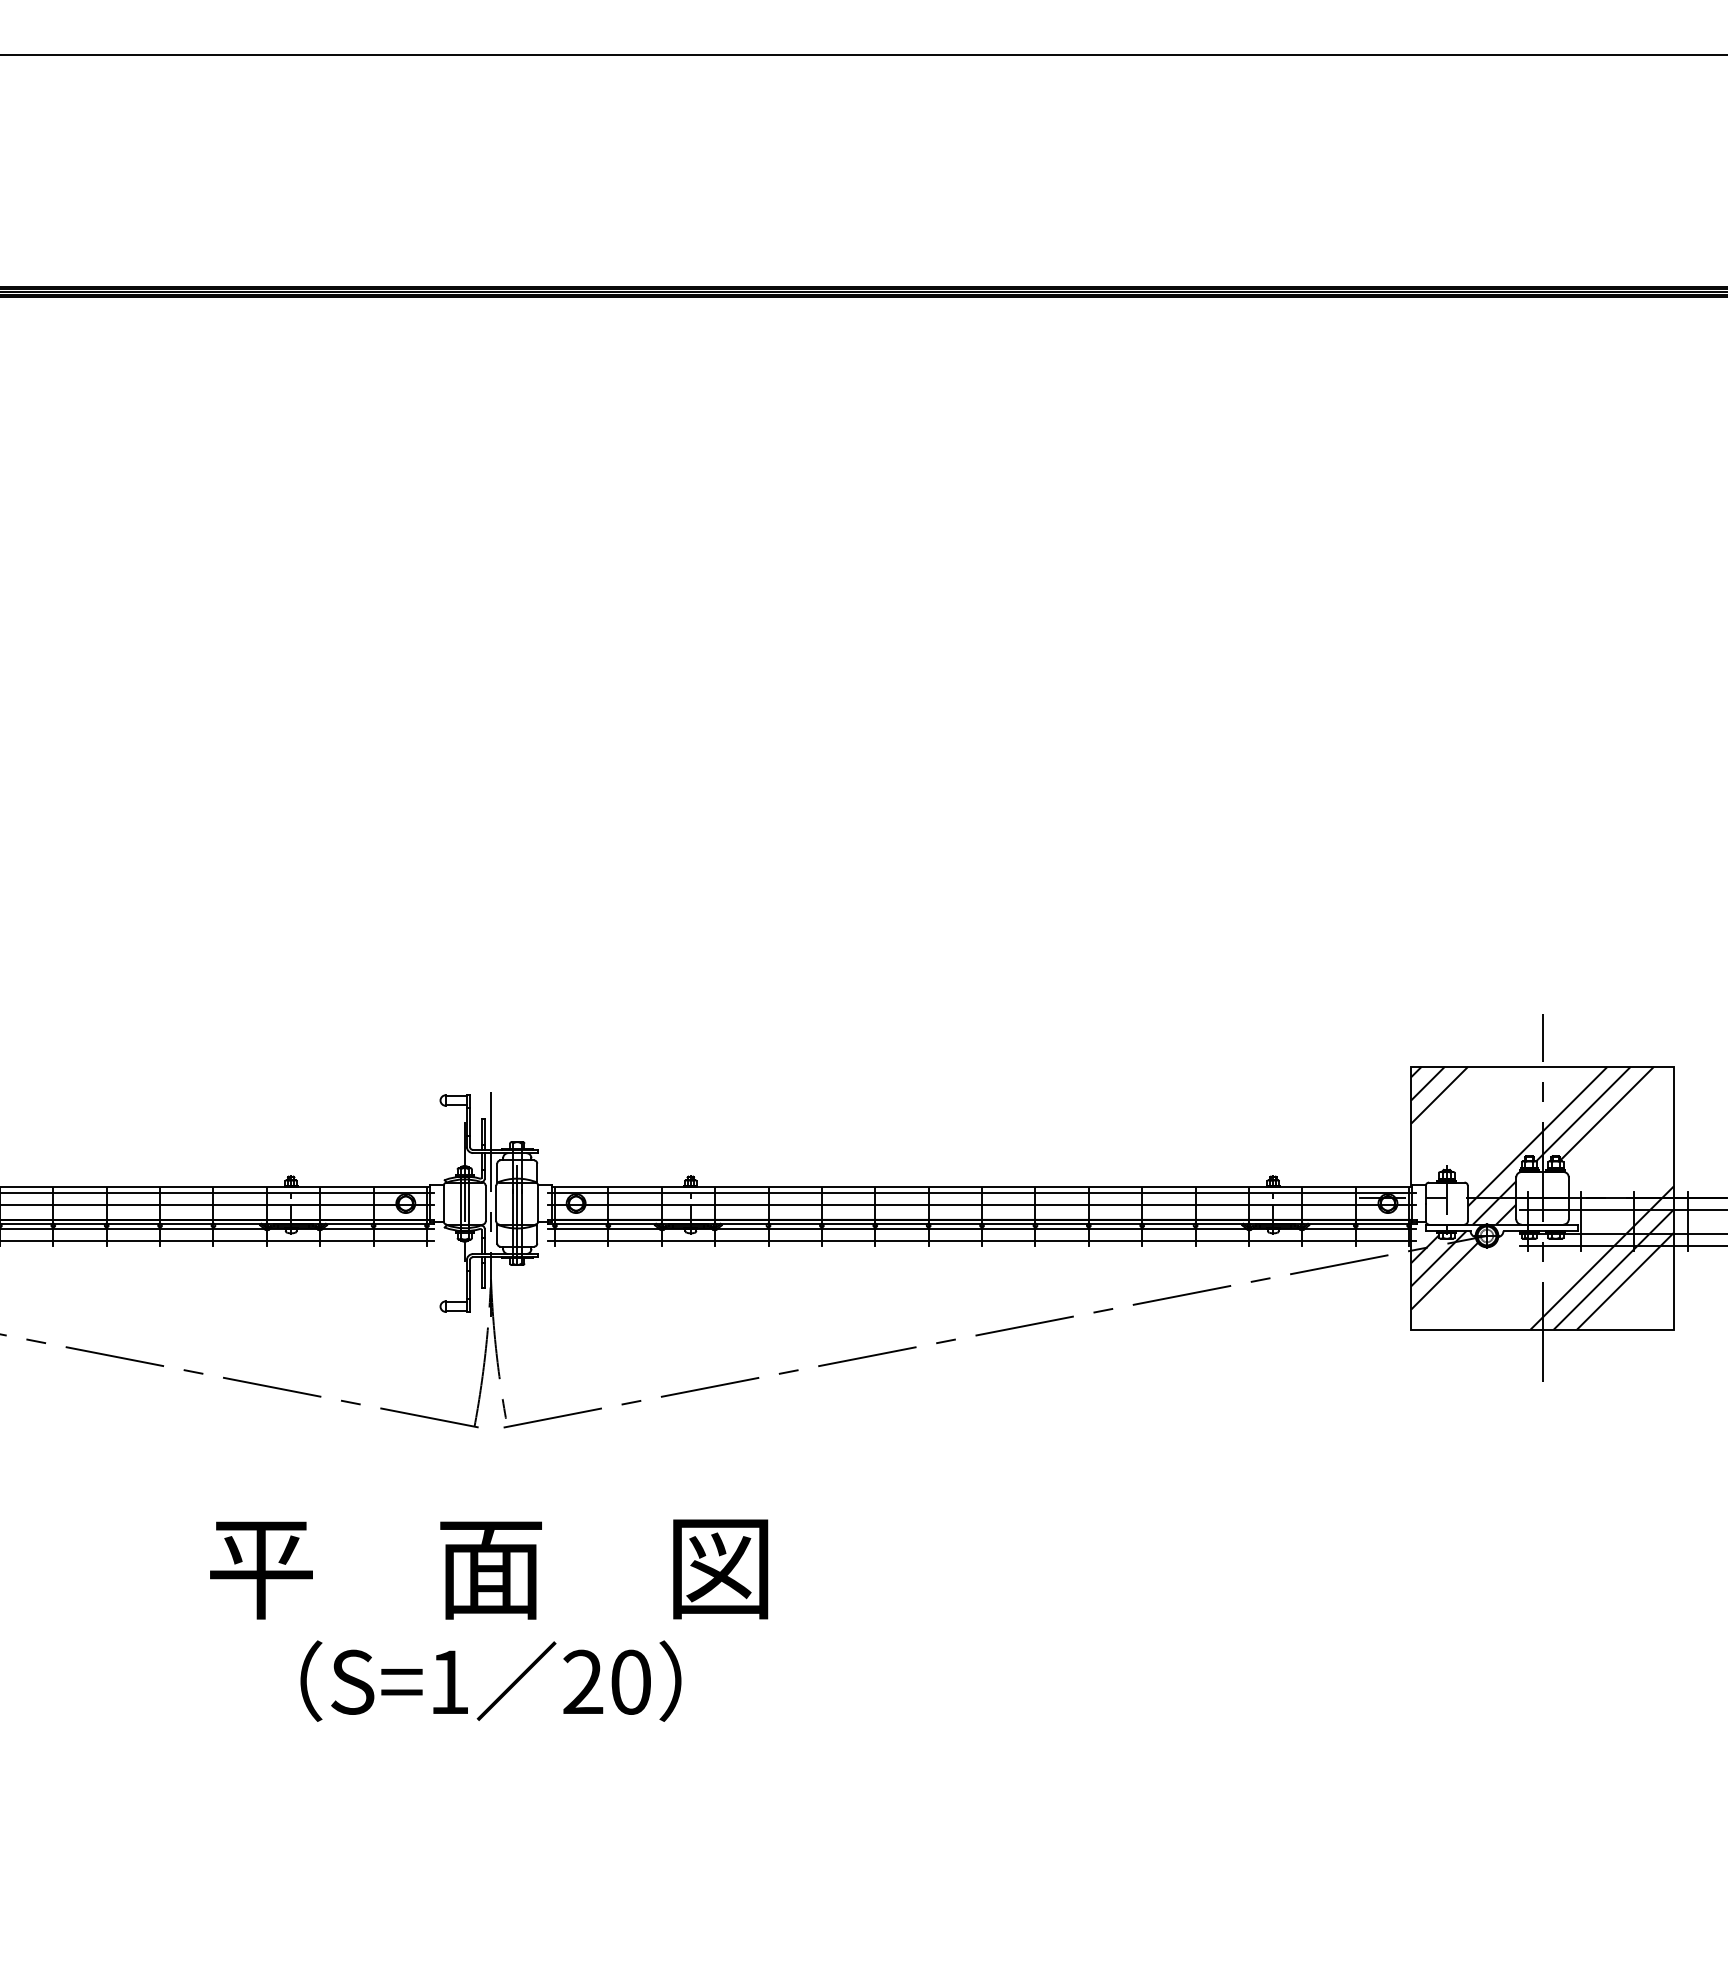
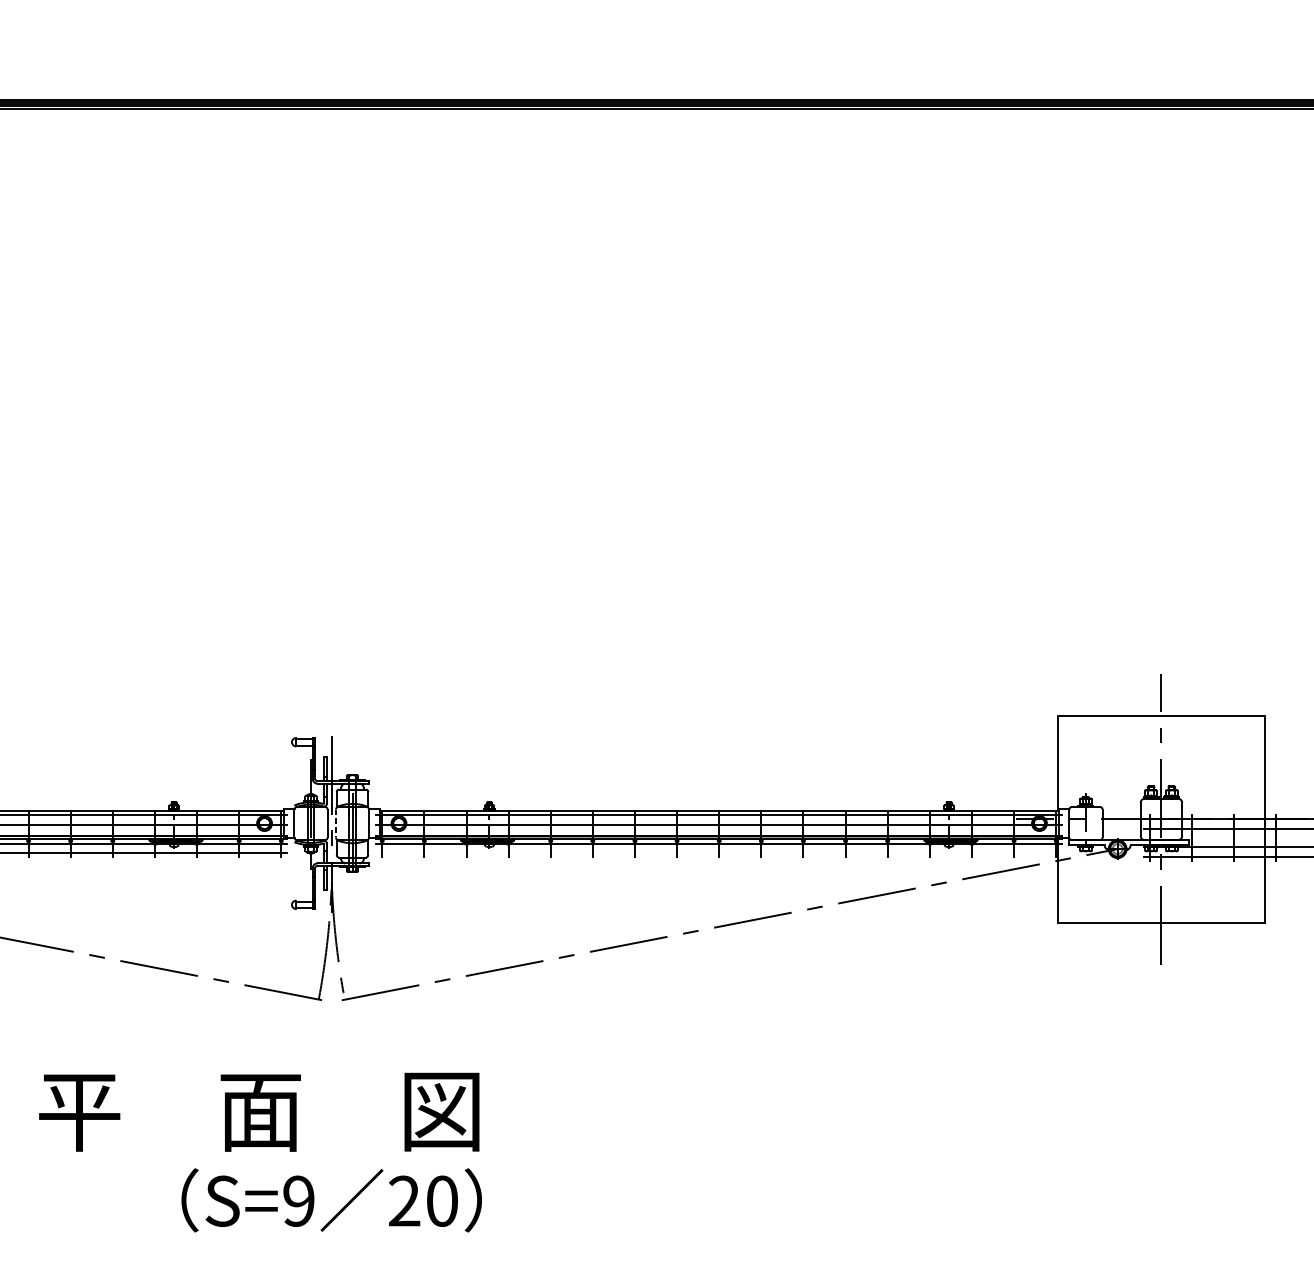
hatch: (1542, 1197) -> (1161, 818), removed
line: (496, 1203) -> (336, 823), solid -> dashed
line: (981, 1240) -> (718, 852), removed
text: (489, 1569) -> (259, 1112), moved
text: (448, 1681) -> (298, 1200), S=1 -> S=9

